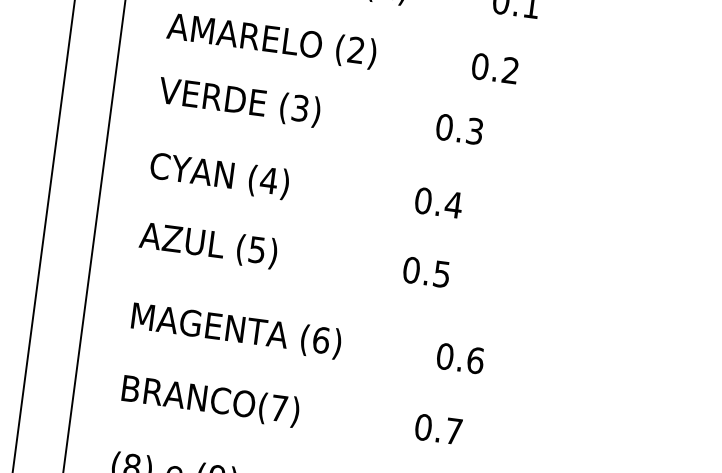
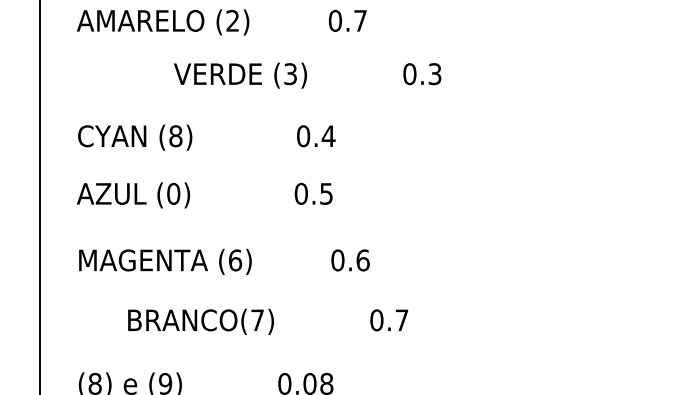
text: (510, 70) -> (360, 20), 0.2 -> 0.7
text: (320, 112) -> (307, 75), moved
text: (268, 180) -> (175, 136), (4) -> (8)
text: (257, 249) -> (173, 193), (5) -> (0)
text: (292, 411) -> (268, 321), moved

